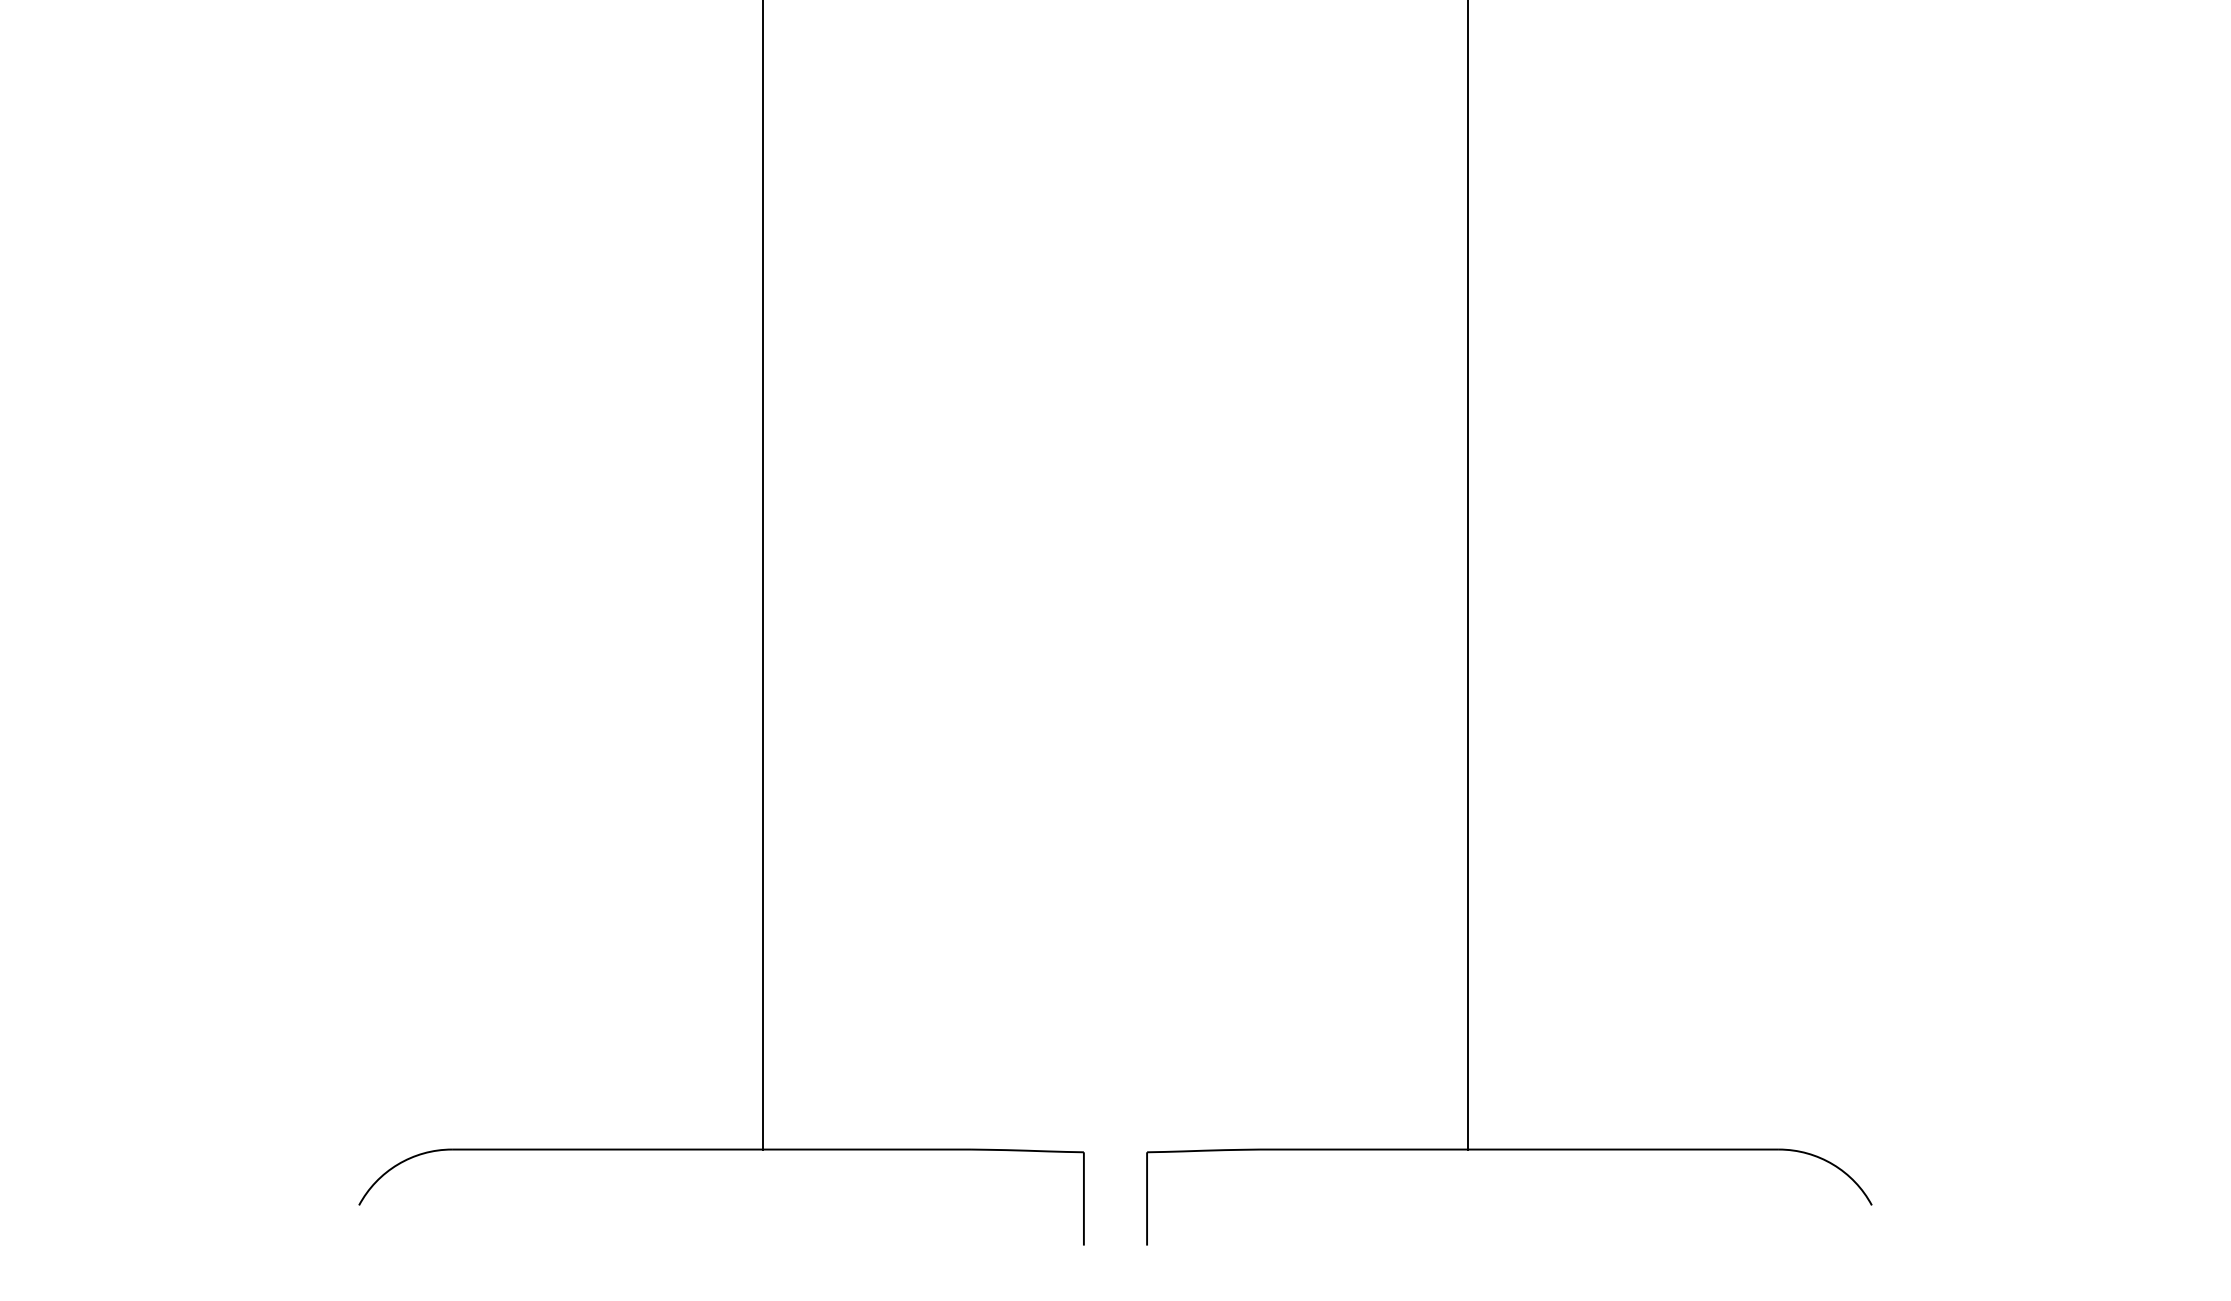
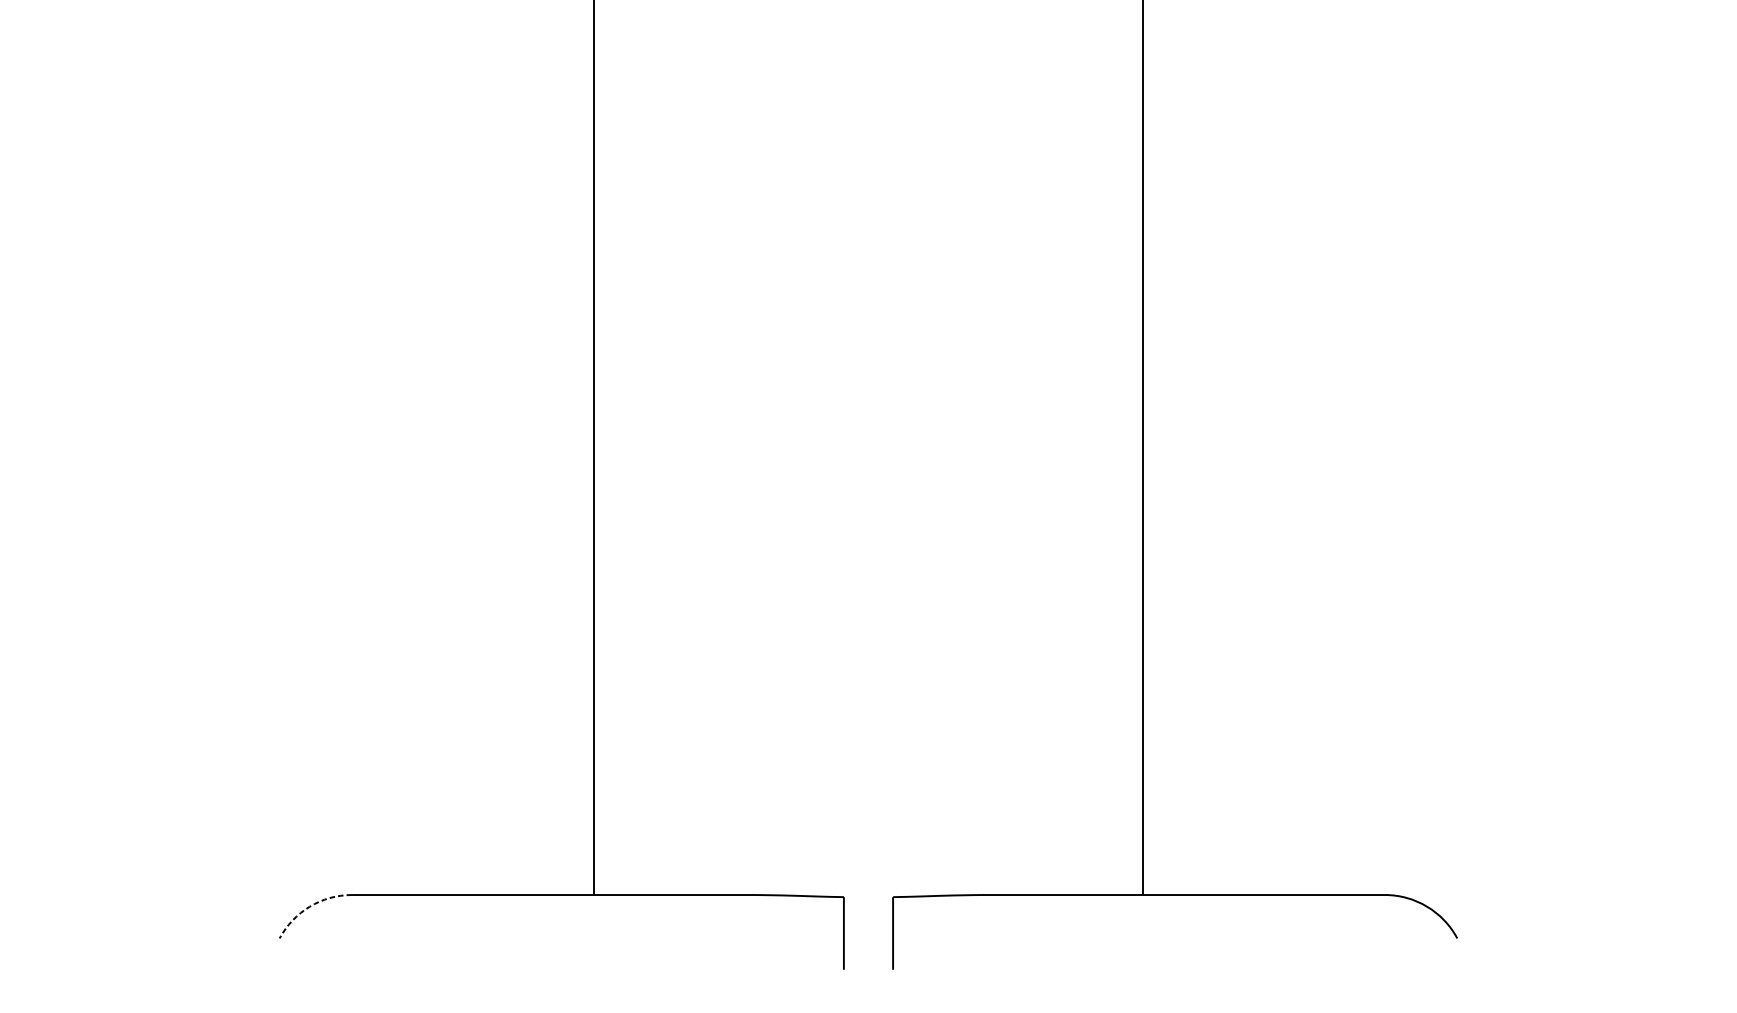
arc: (397, 1164) -> (309, 906), solid -> dashed

